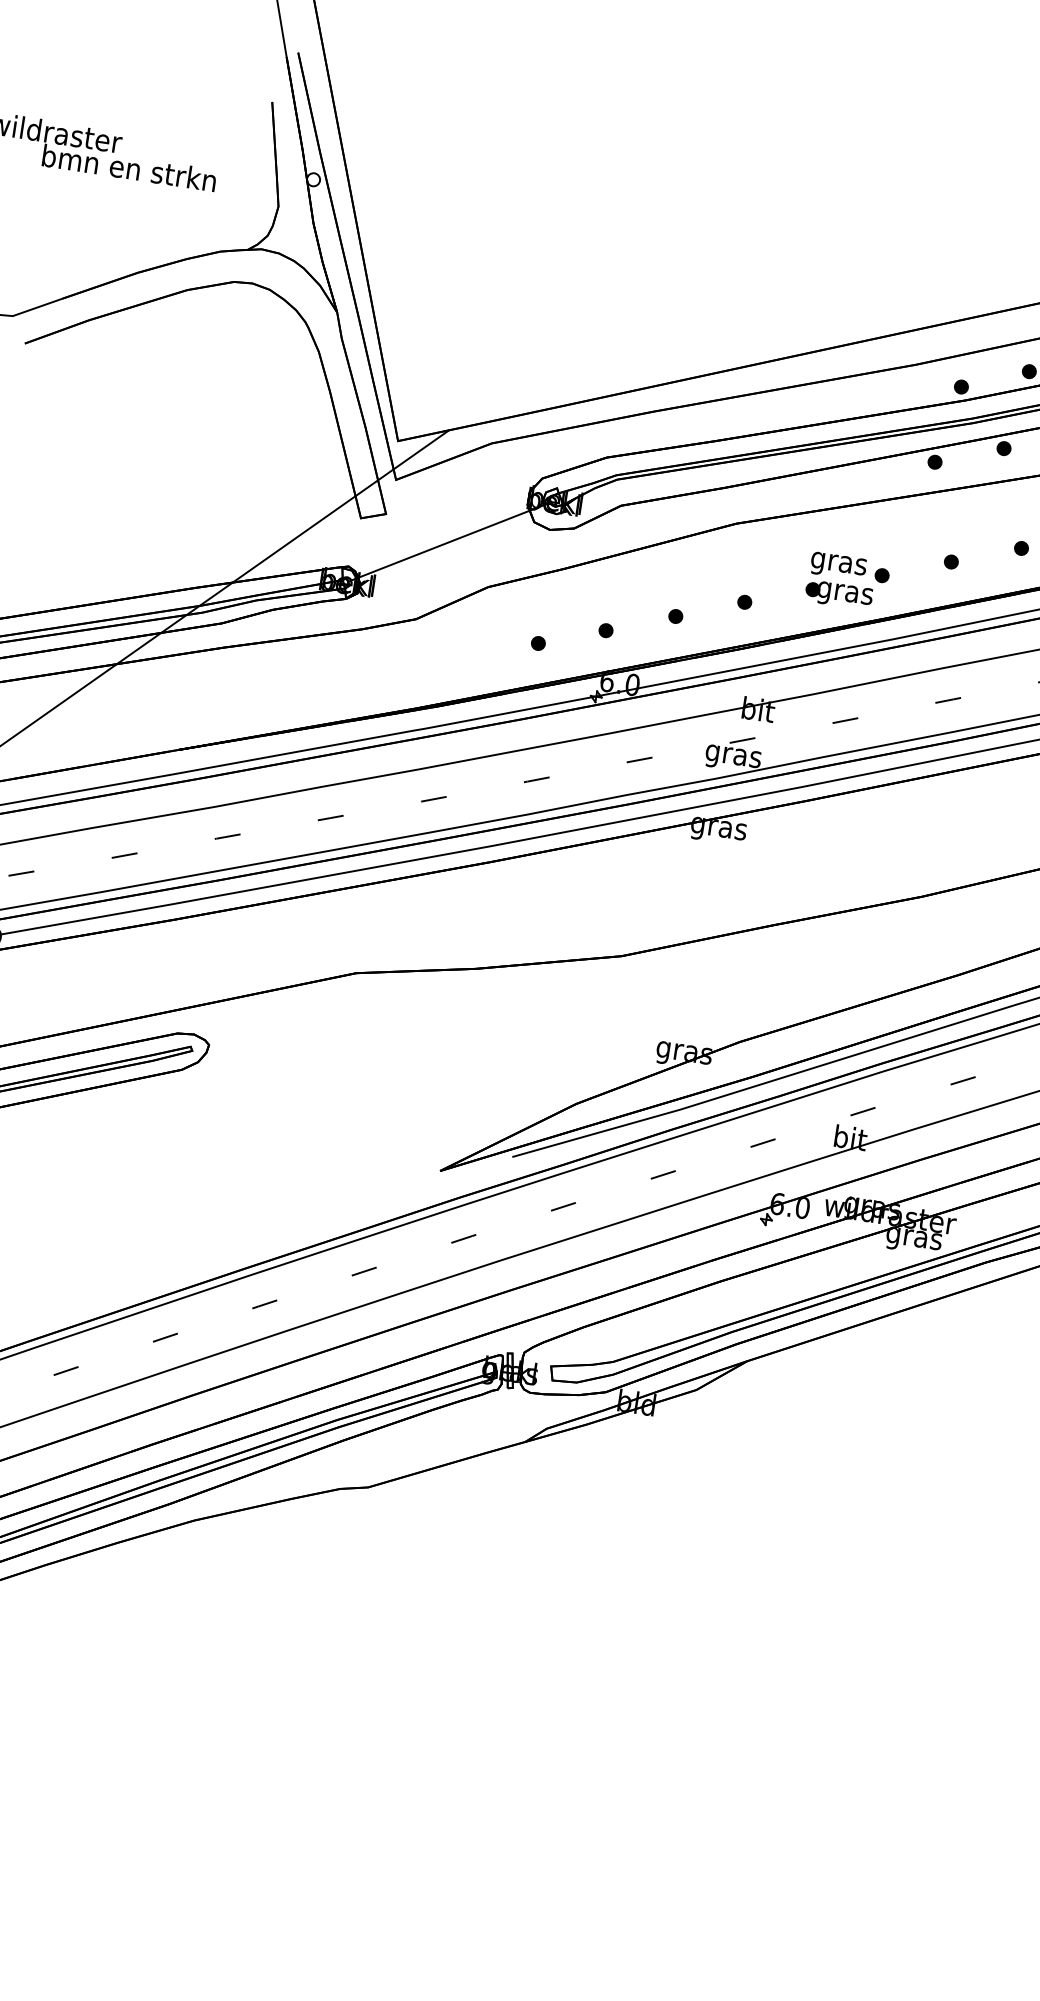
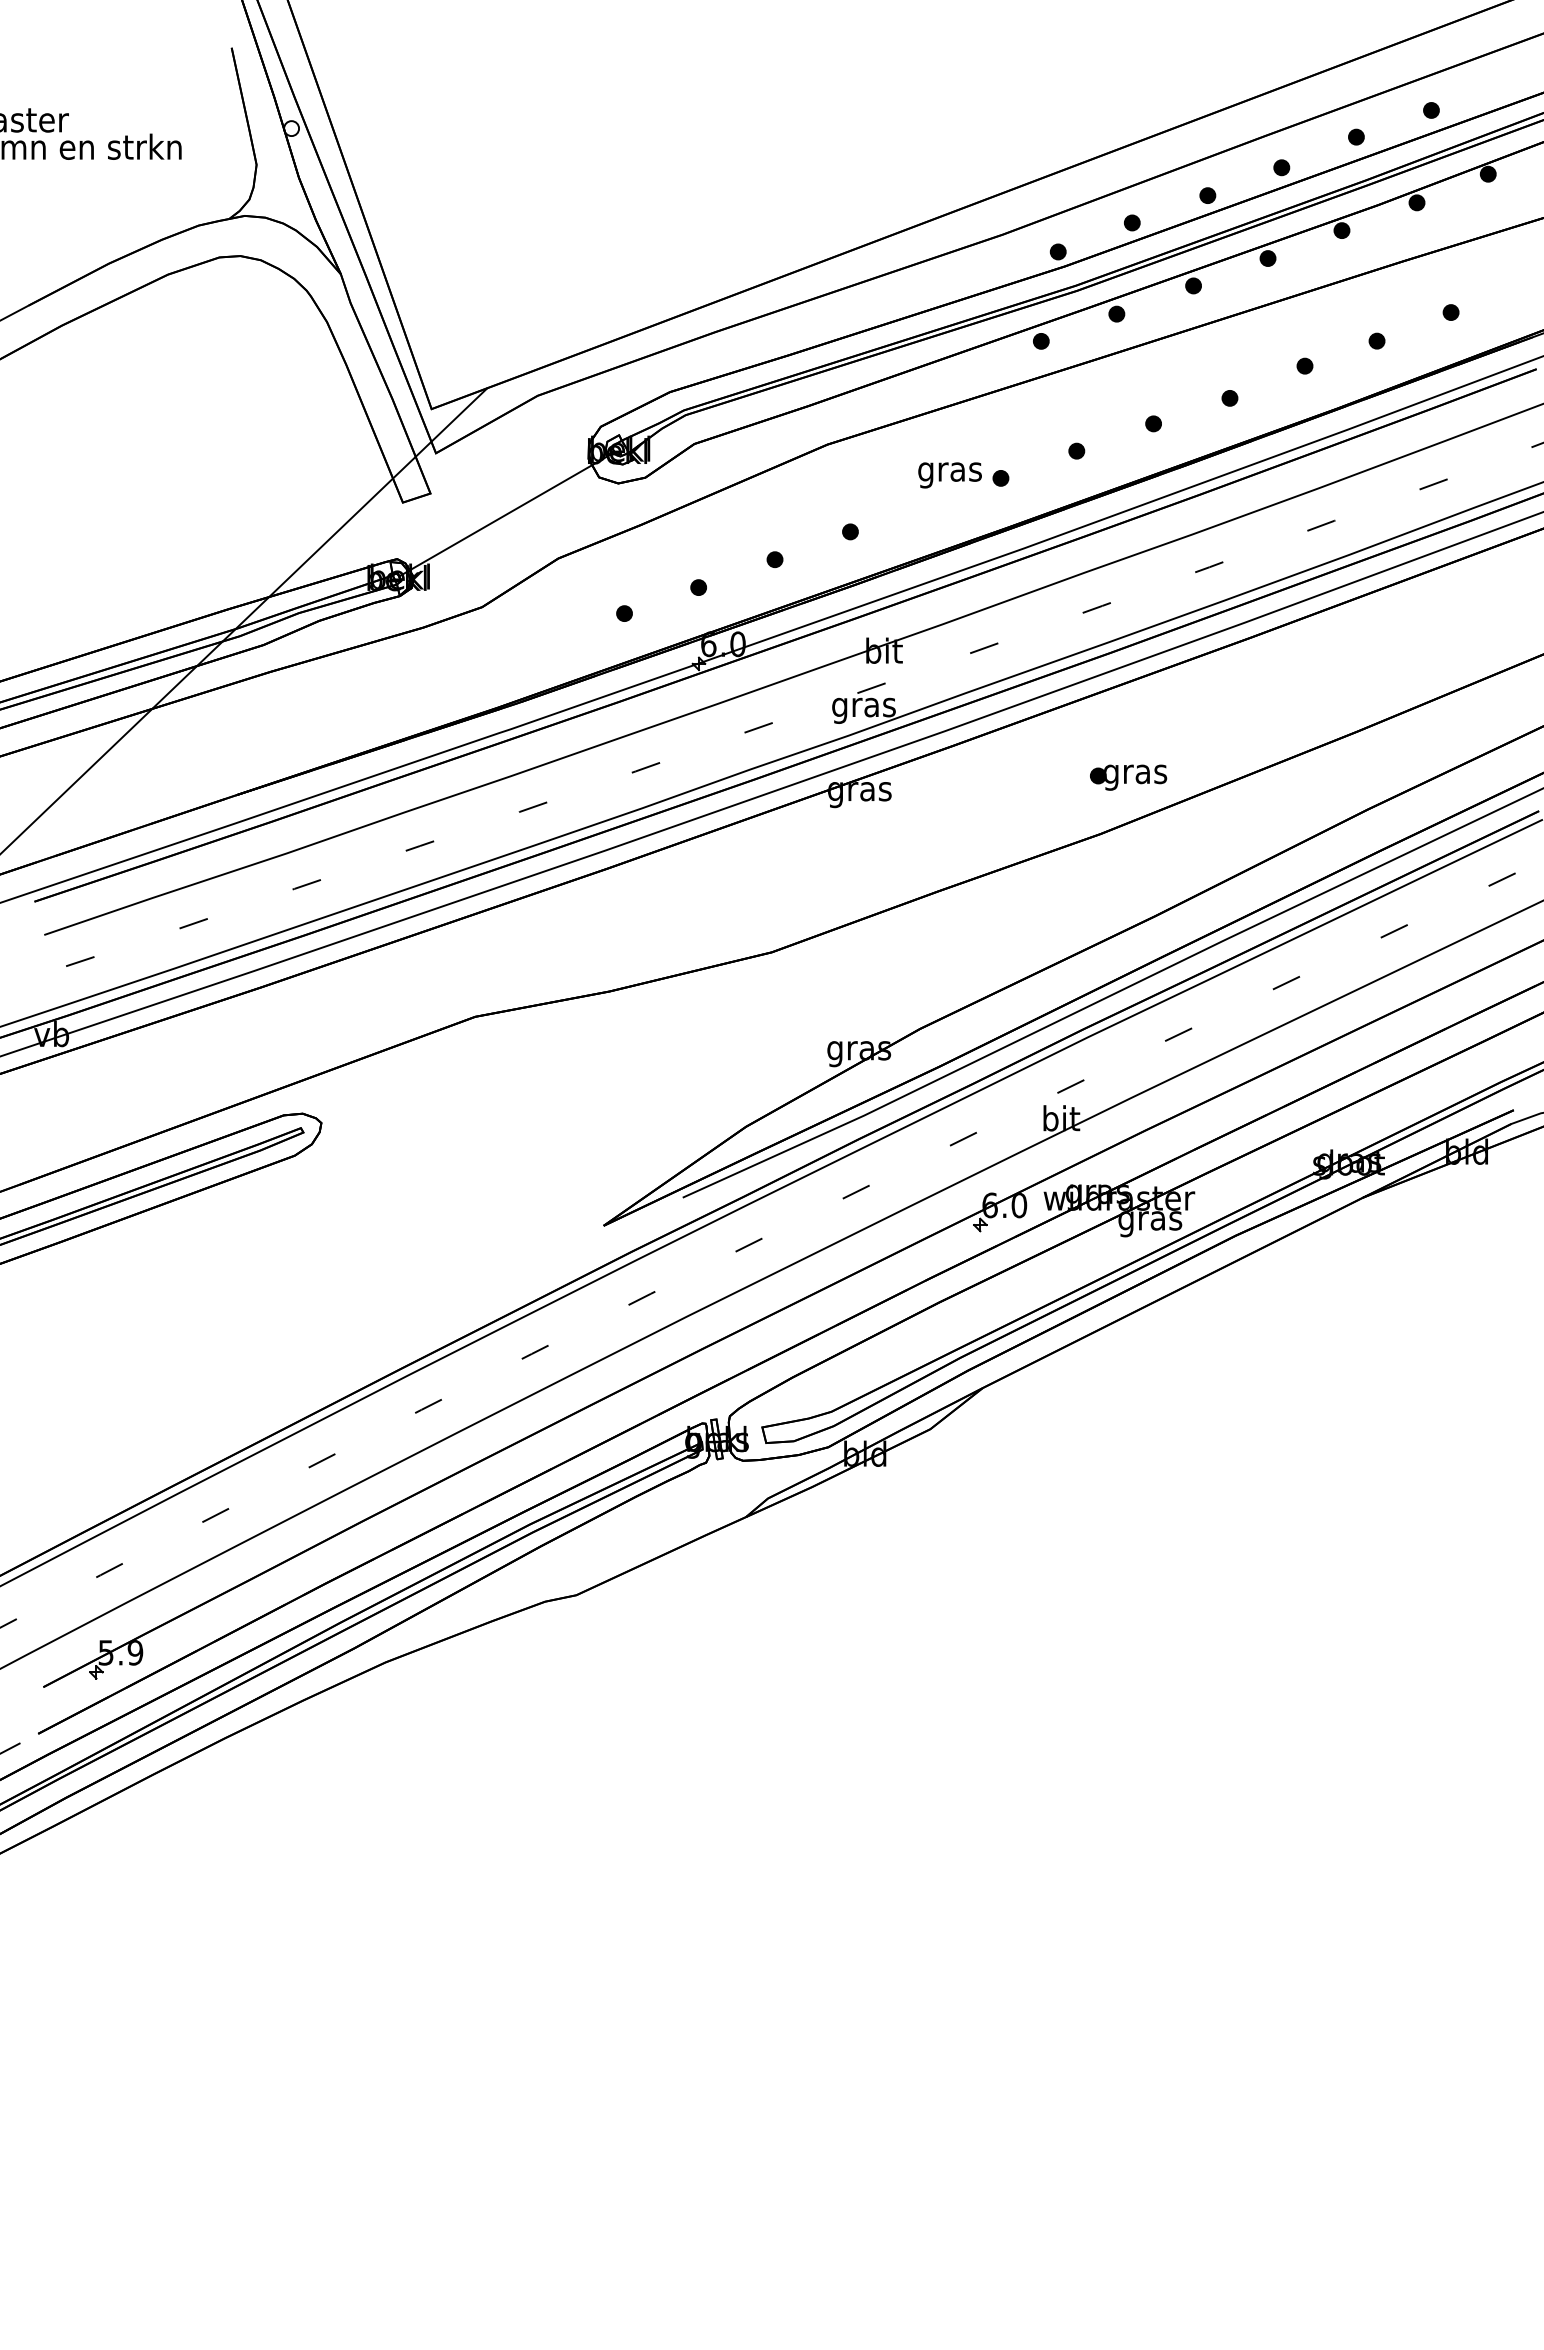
part: (838, 594) -> (1128, 777), moved

